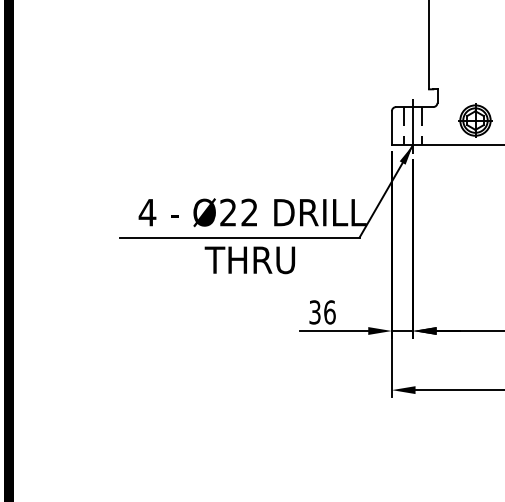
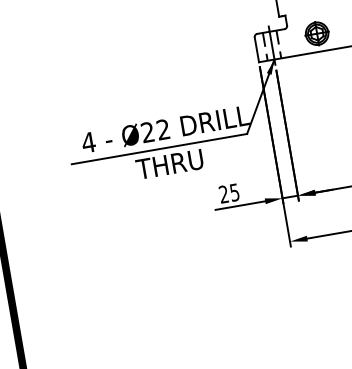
text: (322, 312) -> (229, 193), 36 -> 25

